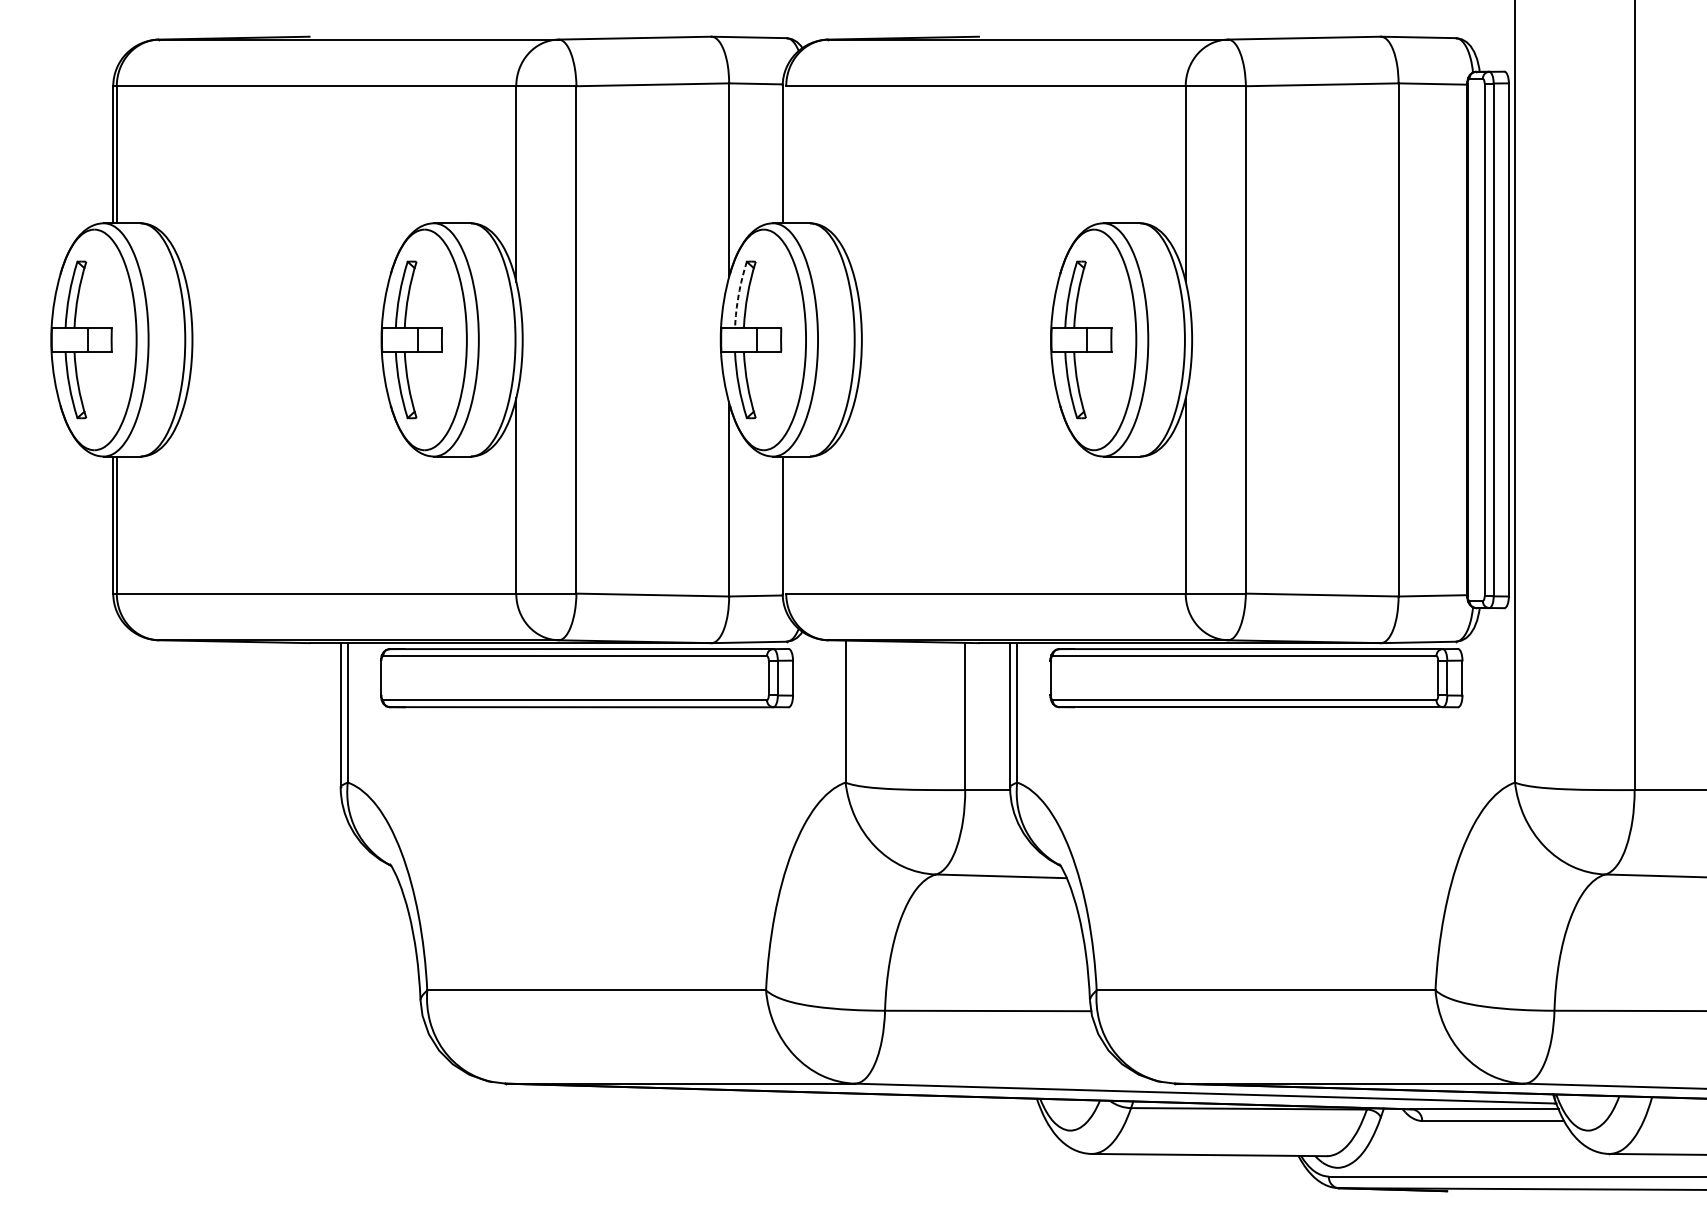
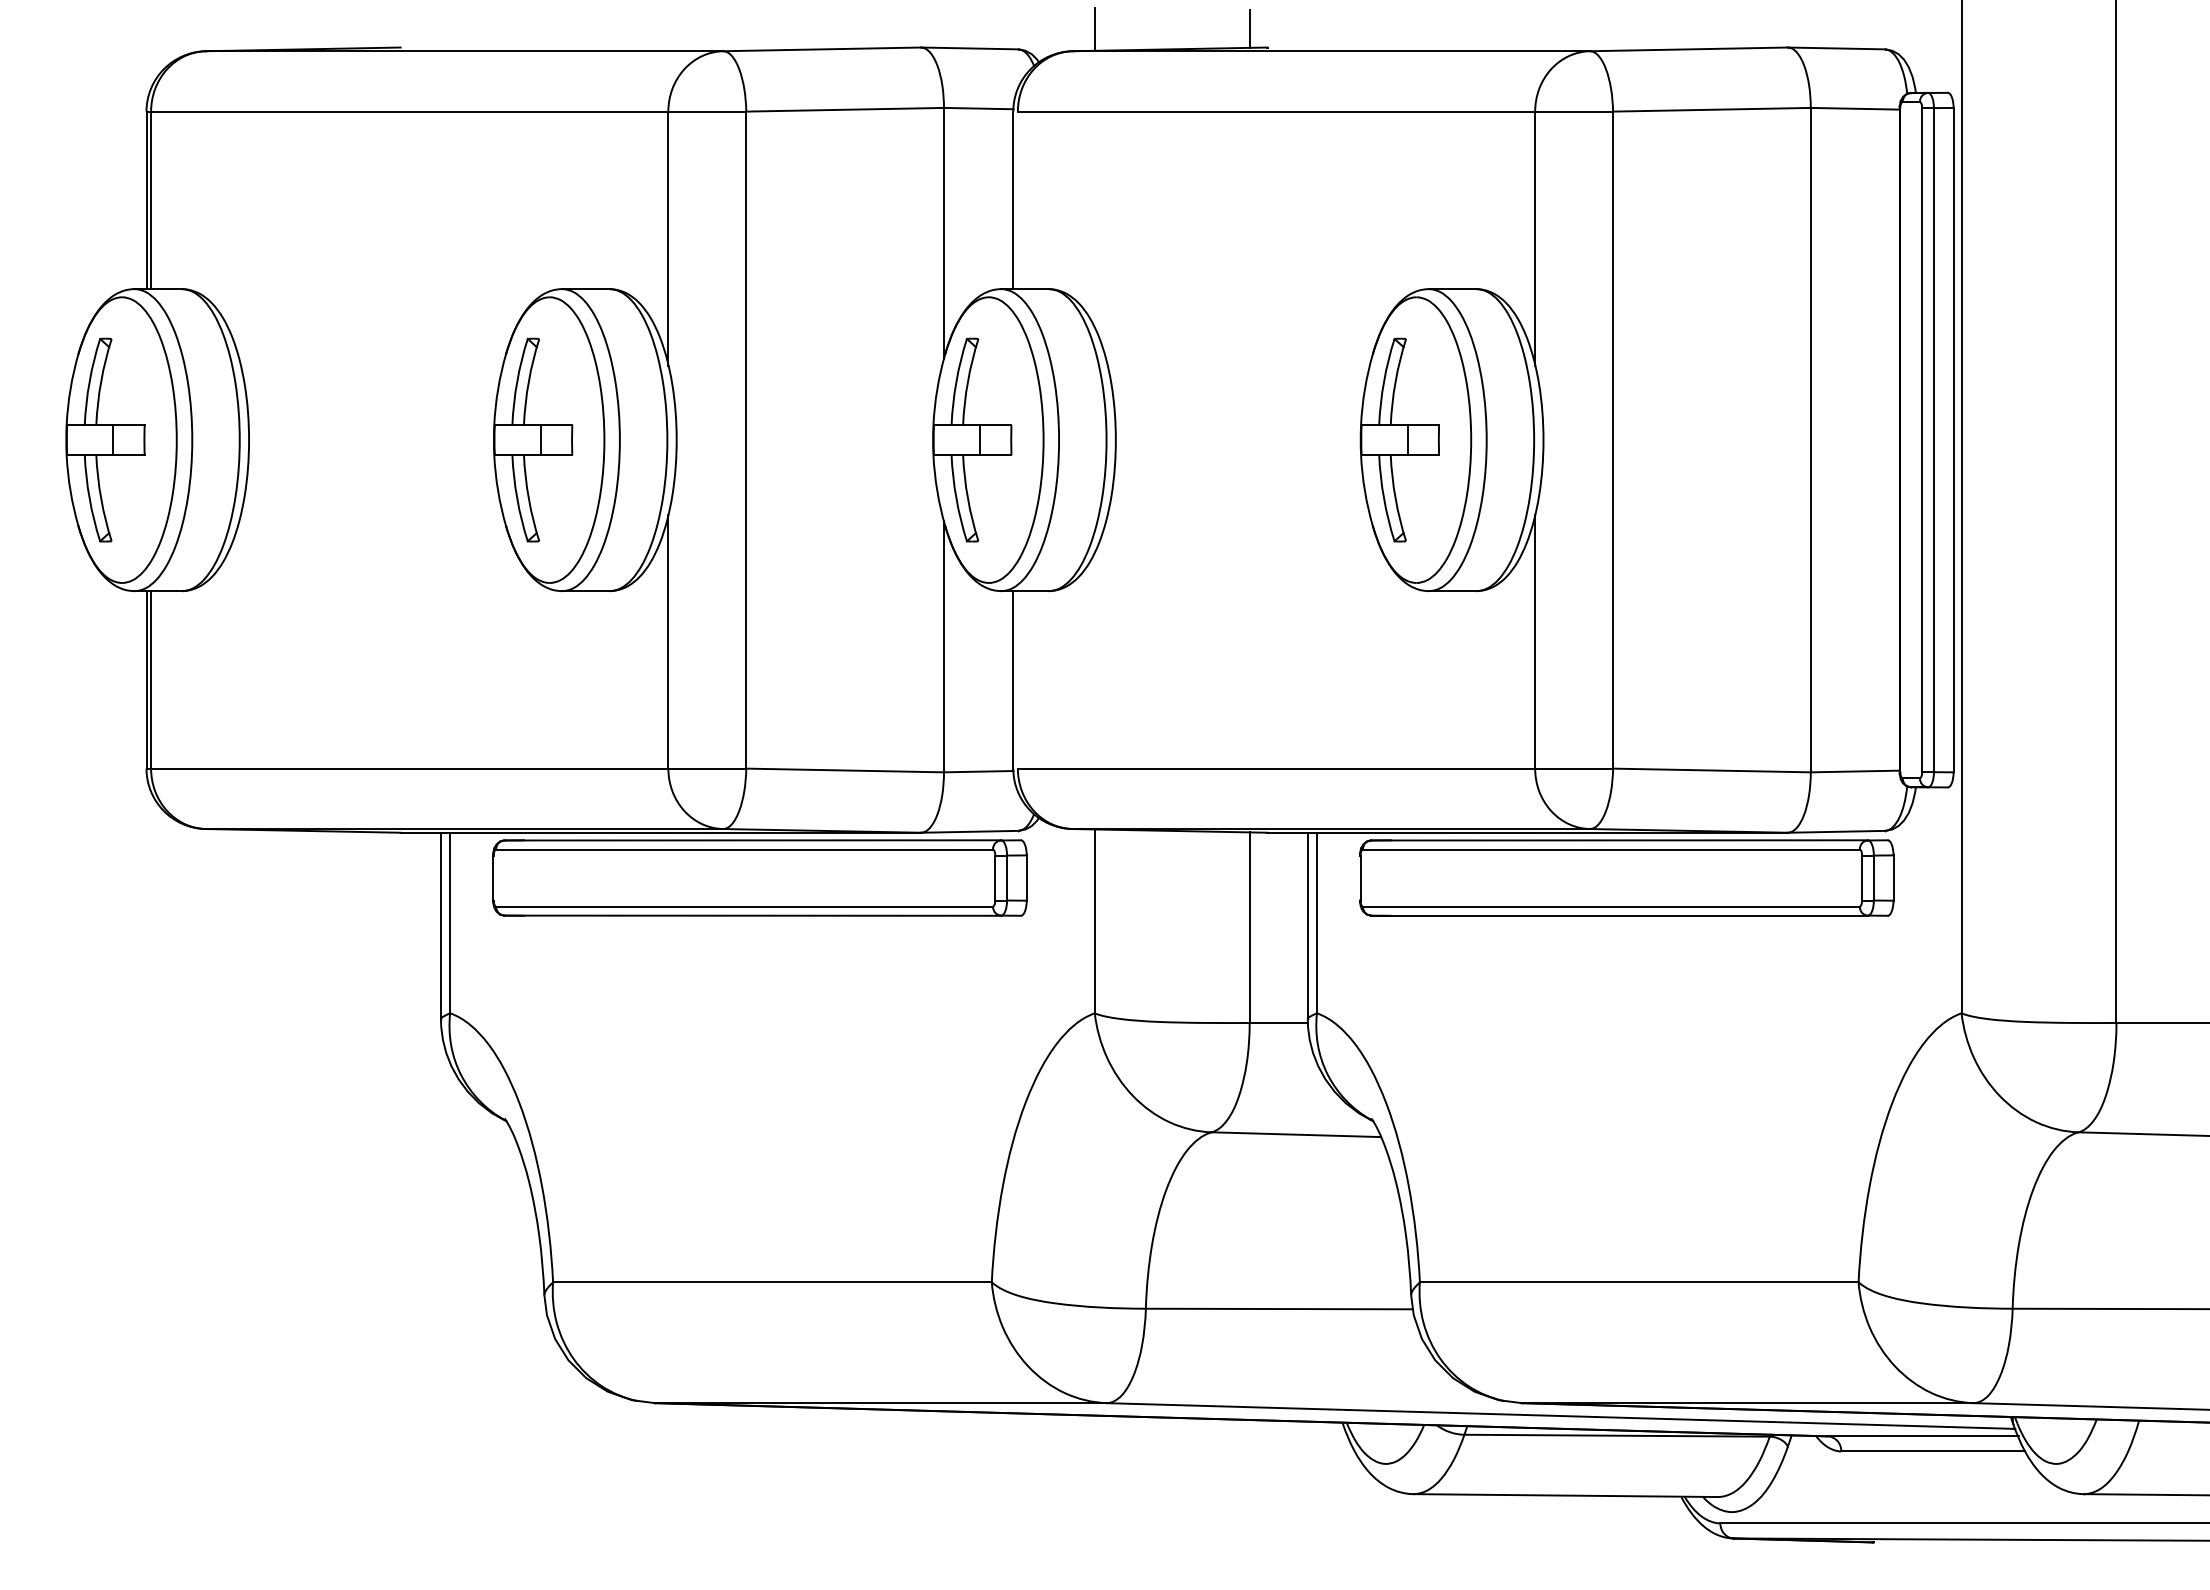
line: (845, 22) -> (1094, 29), added
line: (965, 22) -> (1249, 28), added
arc: (738, 294) -> (956, 381), dashed -> solid

